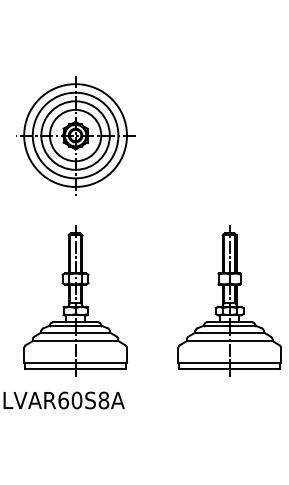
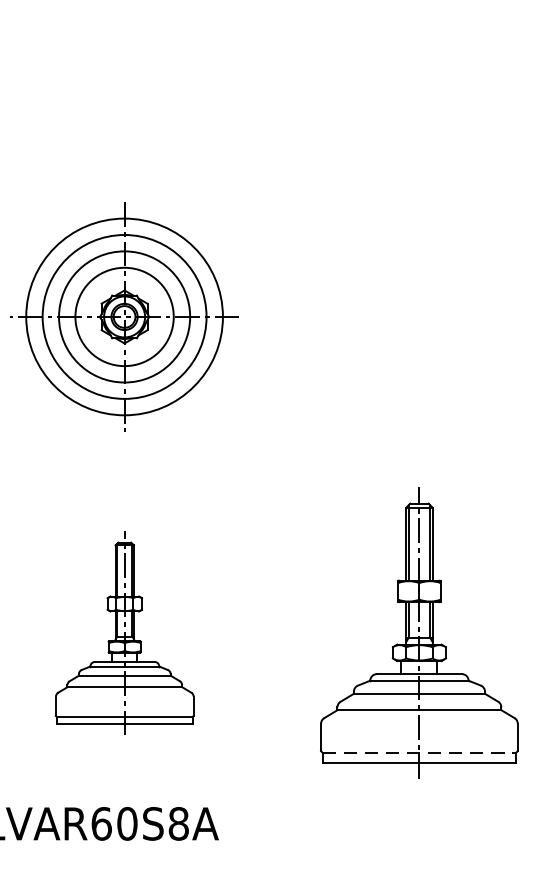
part: (75, 300) -> (124, 632), size x0.7
line: (229, 363) -> (419, 753), solid -> dashed

